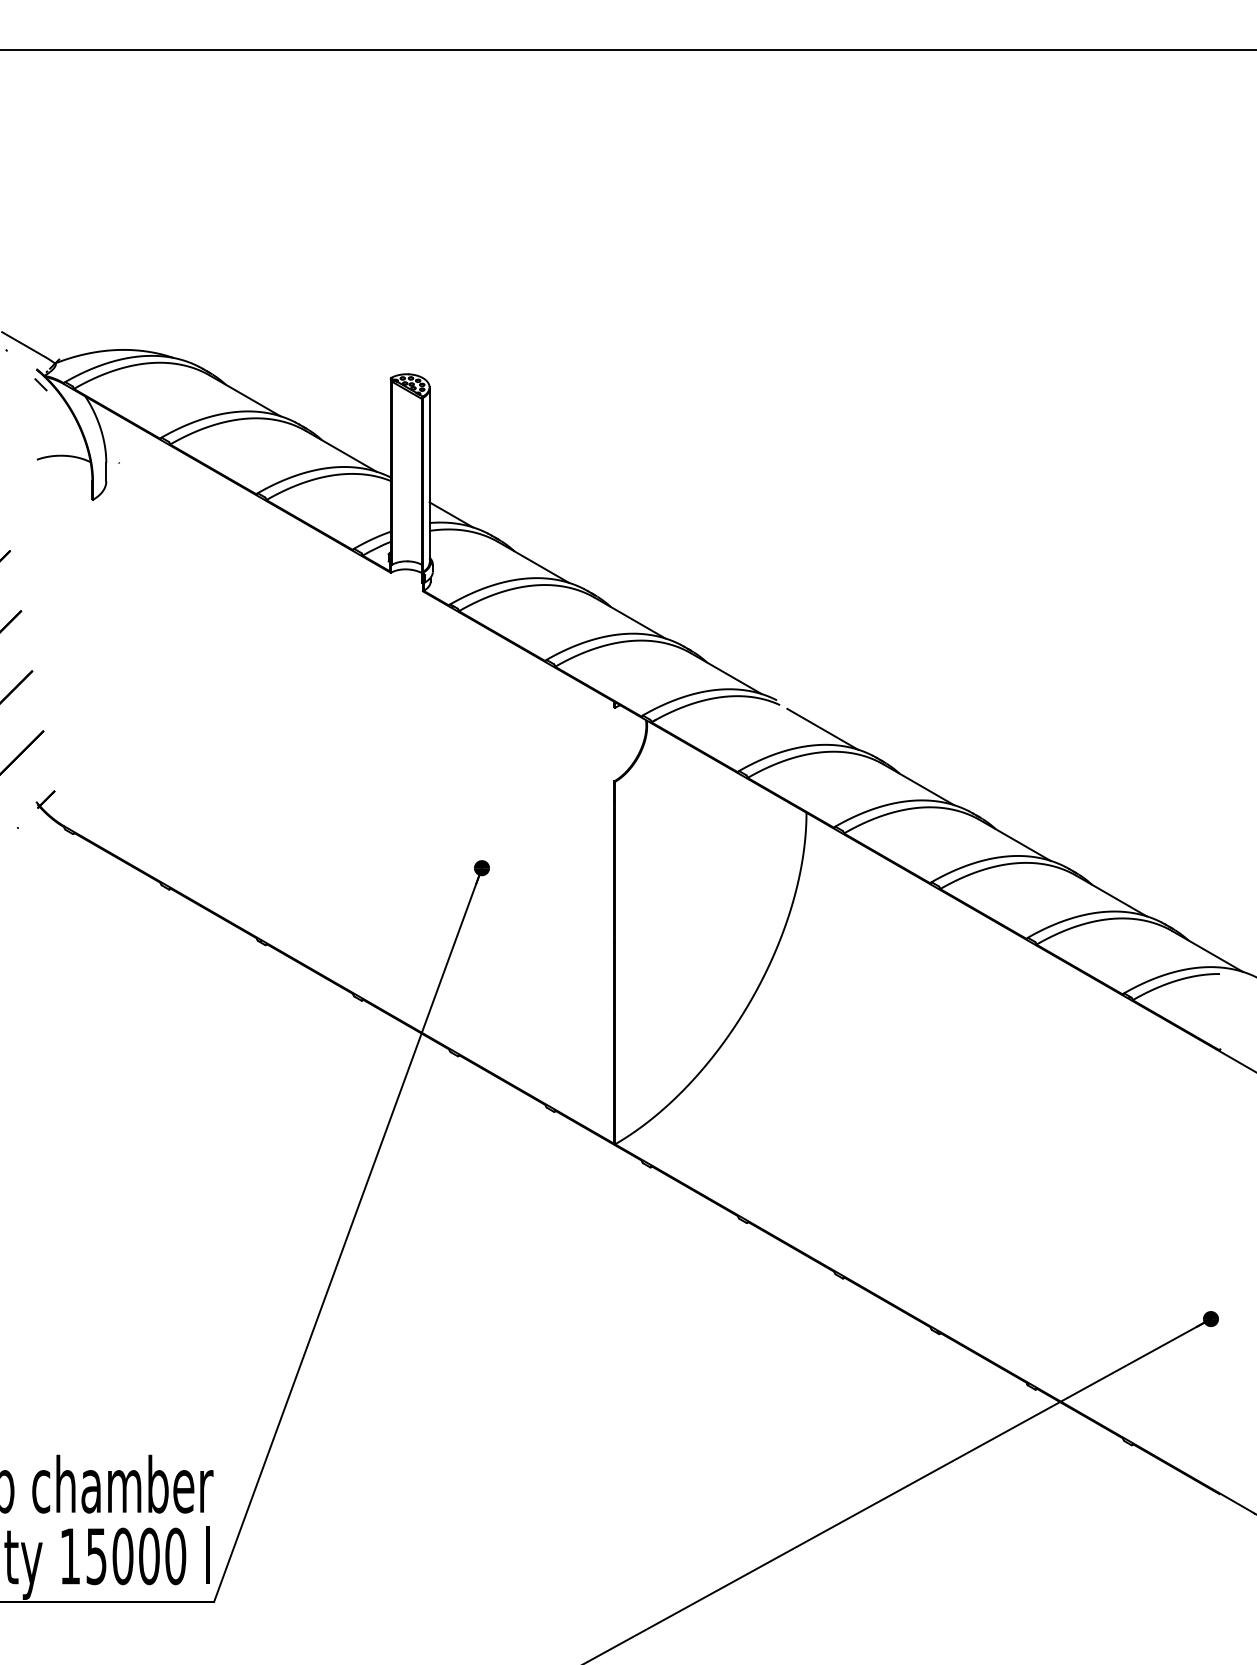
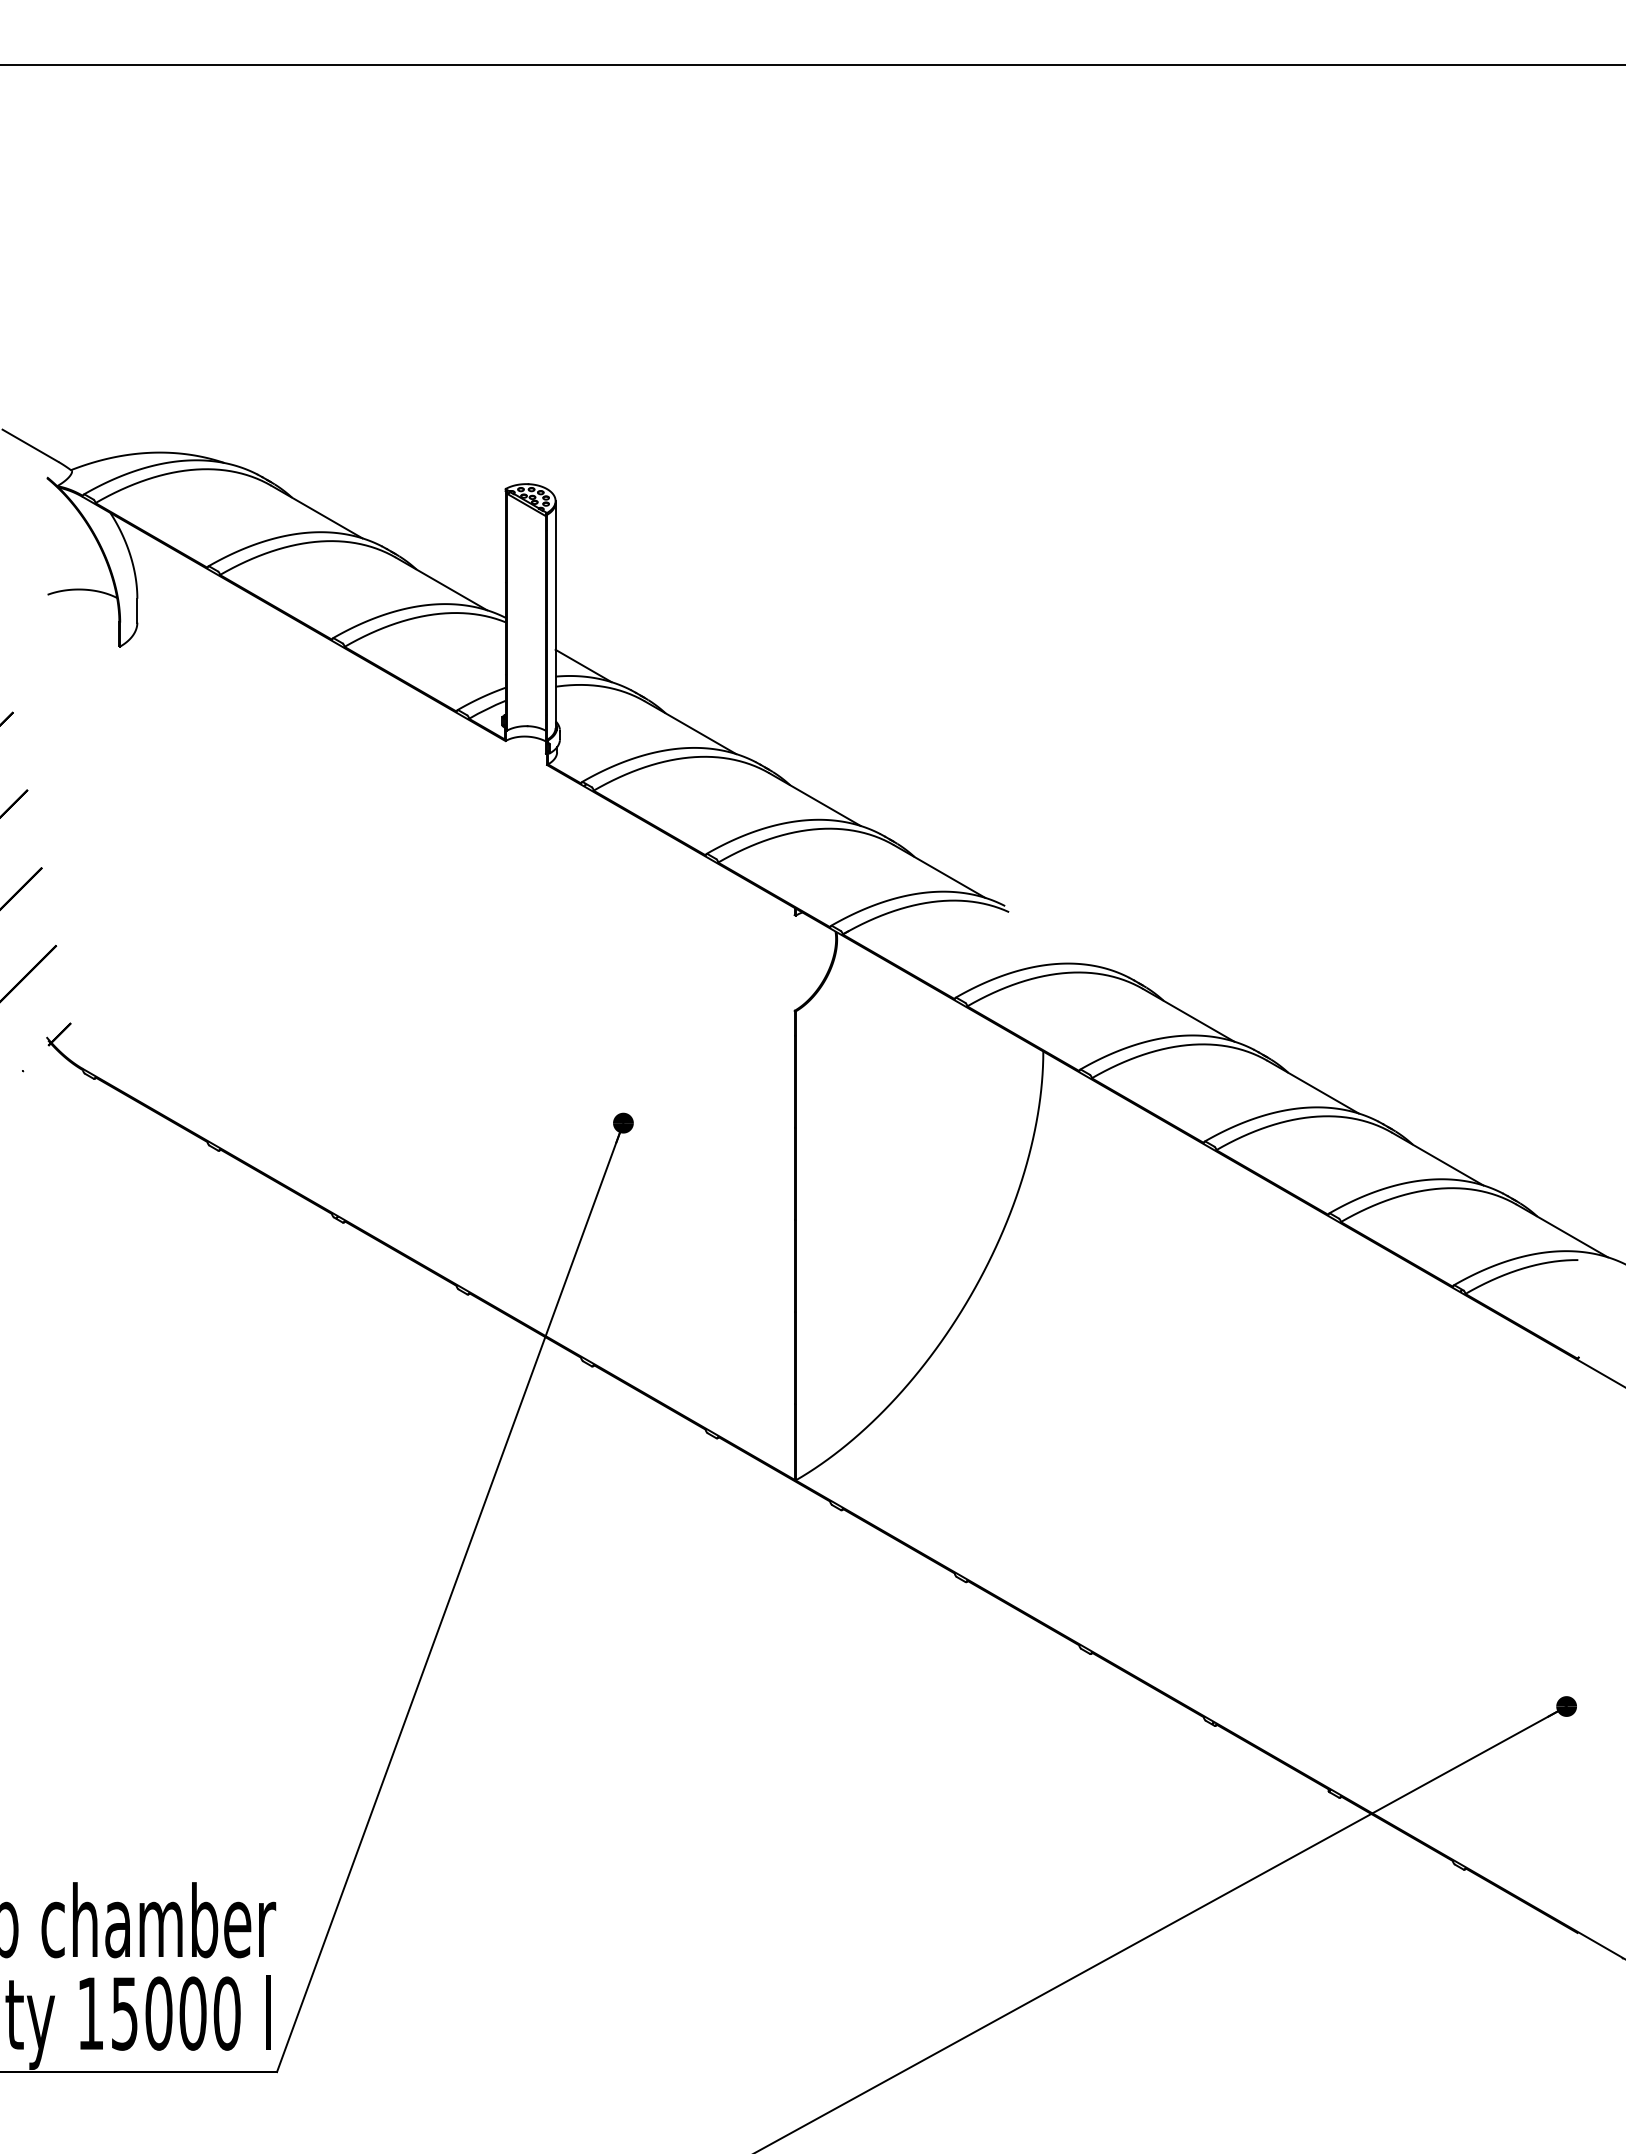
hatch: (62, 406) -> (80, 525), removed
hatch: (204, 457) -> (264, 591), removed
line: (822, 729) -> (1063, 943), removed

